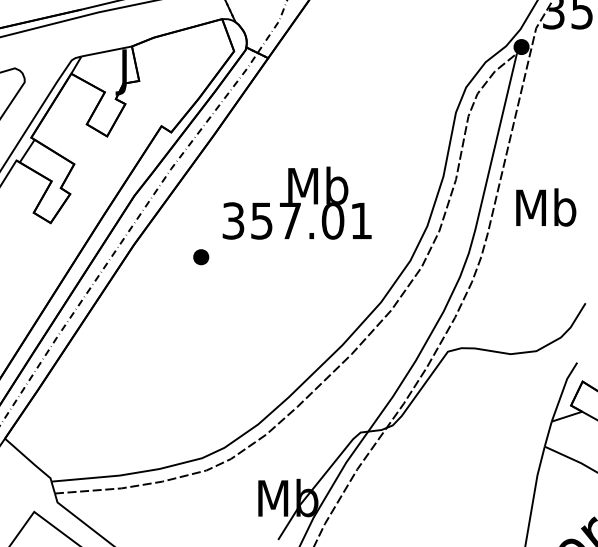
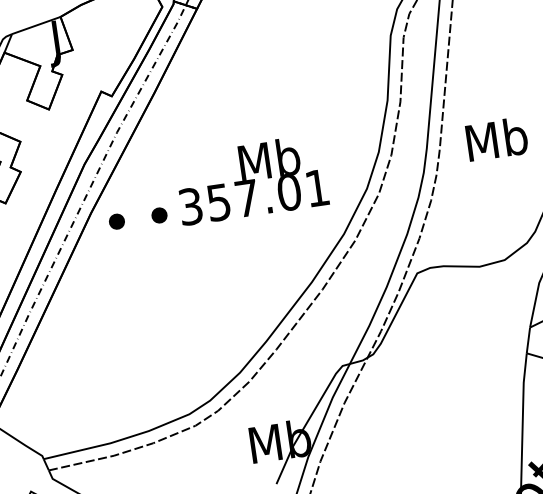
text: (296, 202) -> (250, 179), moved
text: (546, 207) -> (497, 139), moved
part: (158, 257) -> (117, 221), added

